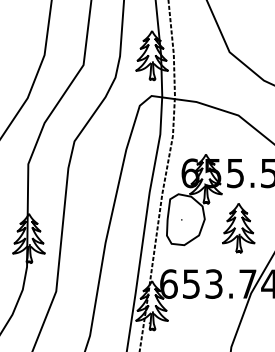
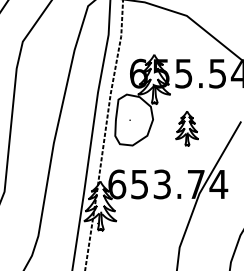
part: (238, 228) -> (186, 128), size x0.7

